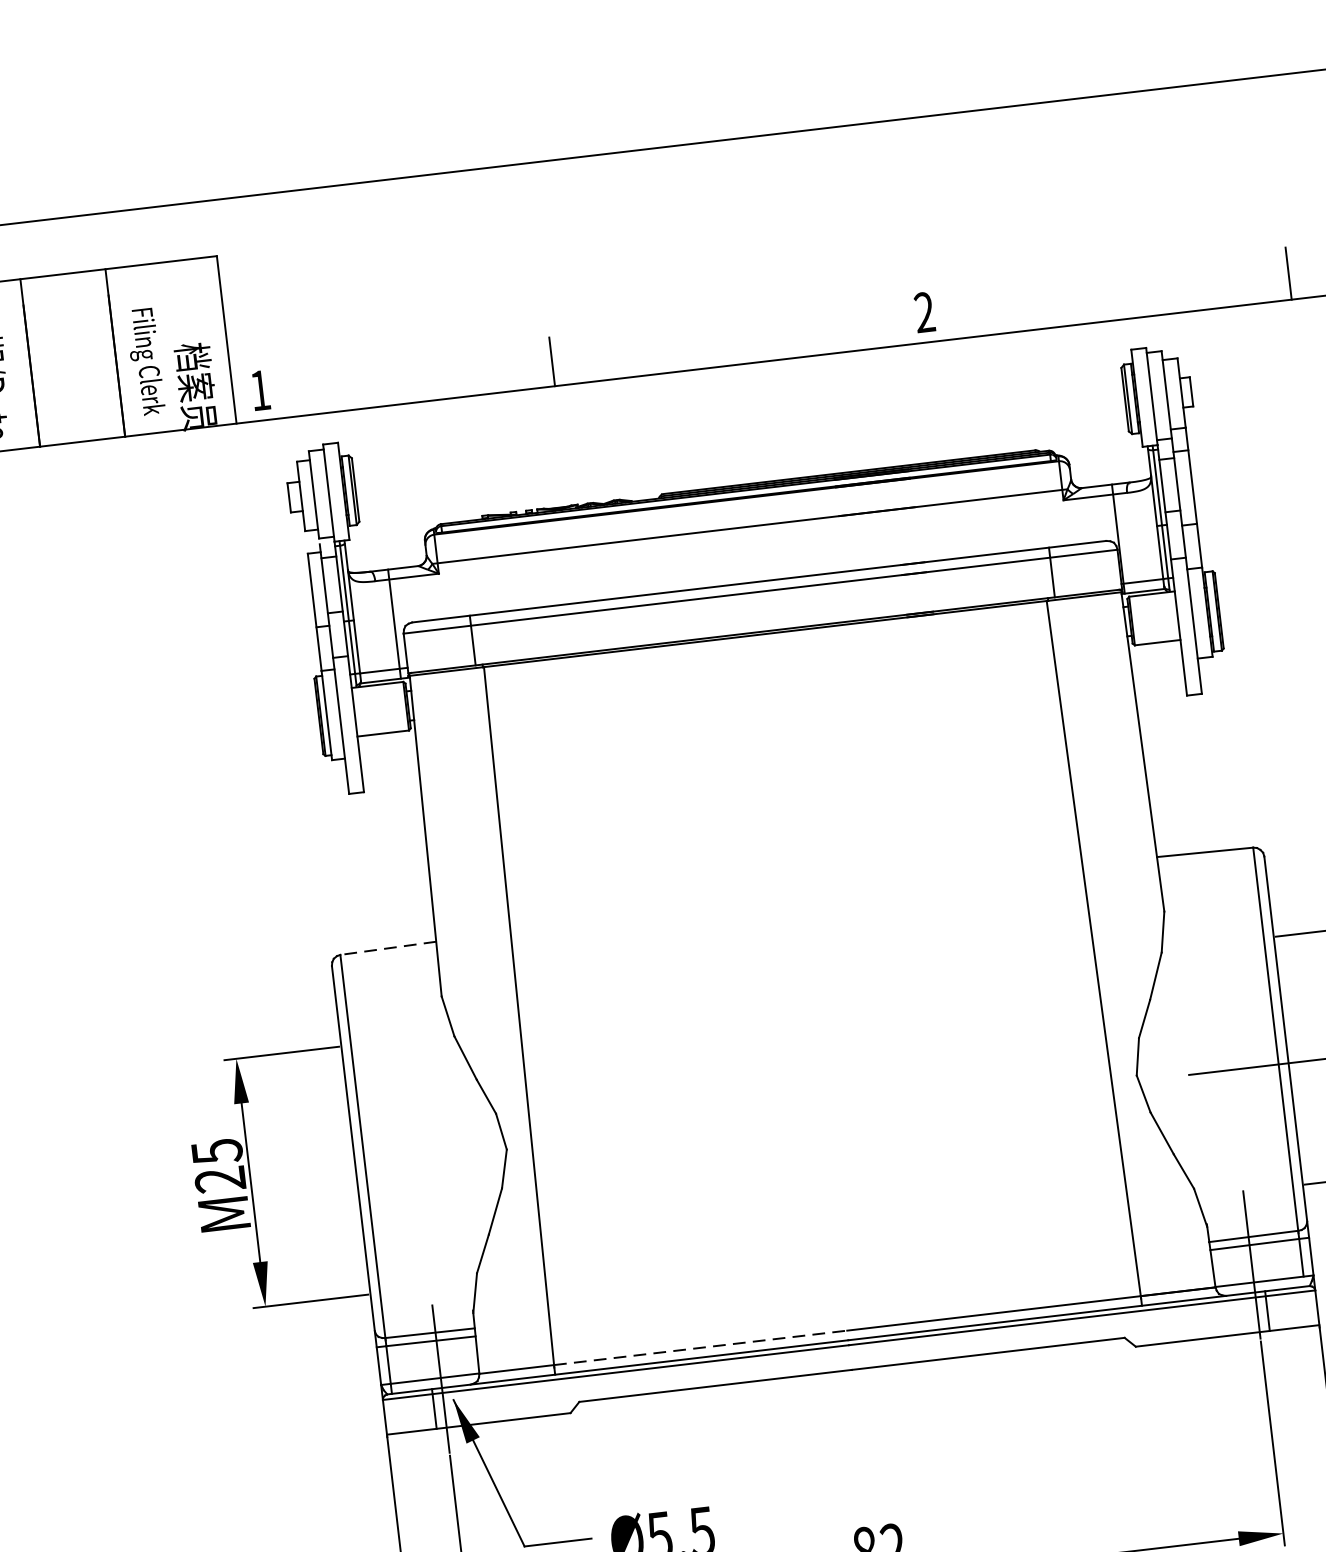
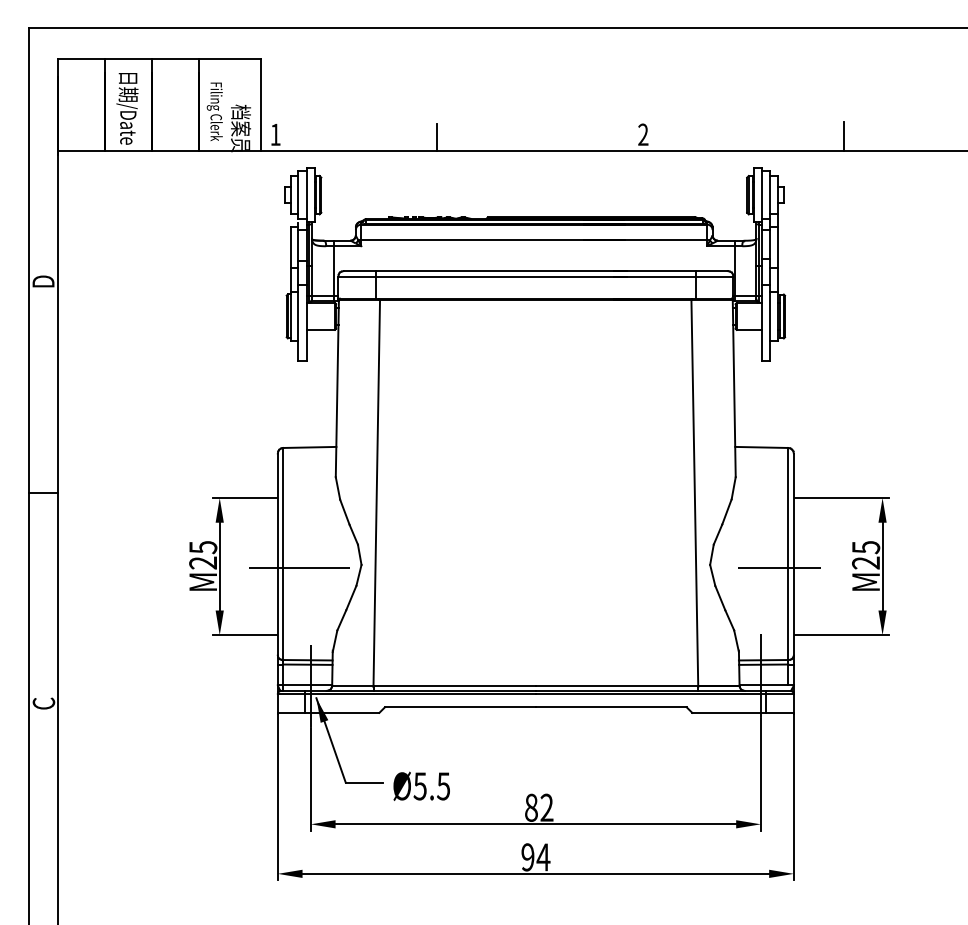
line: (387, 948) -> (309, 447), dashed -> solid
line: (393, 1167) -> (298, 567), added
line: (702, 1347) -> (455, 685), dashed -> solid

